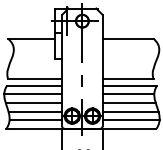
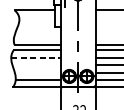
line: (33, 94) -> (36, 57), solid -> dashed
line: (33, 102) -> (36, 64), removed
line: (35, 112) -> (37, 73), removed

